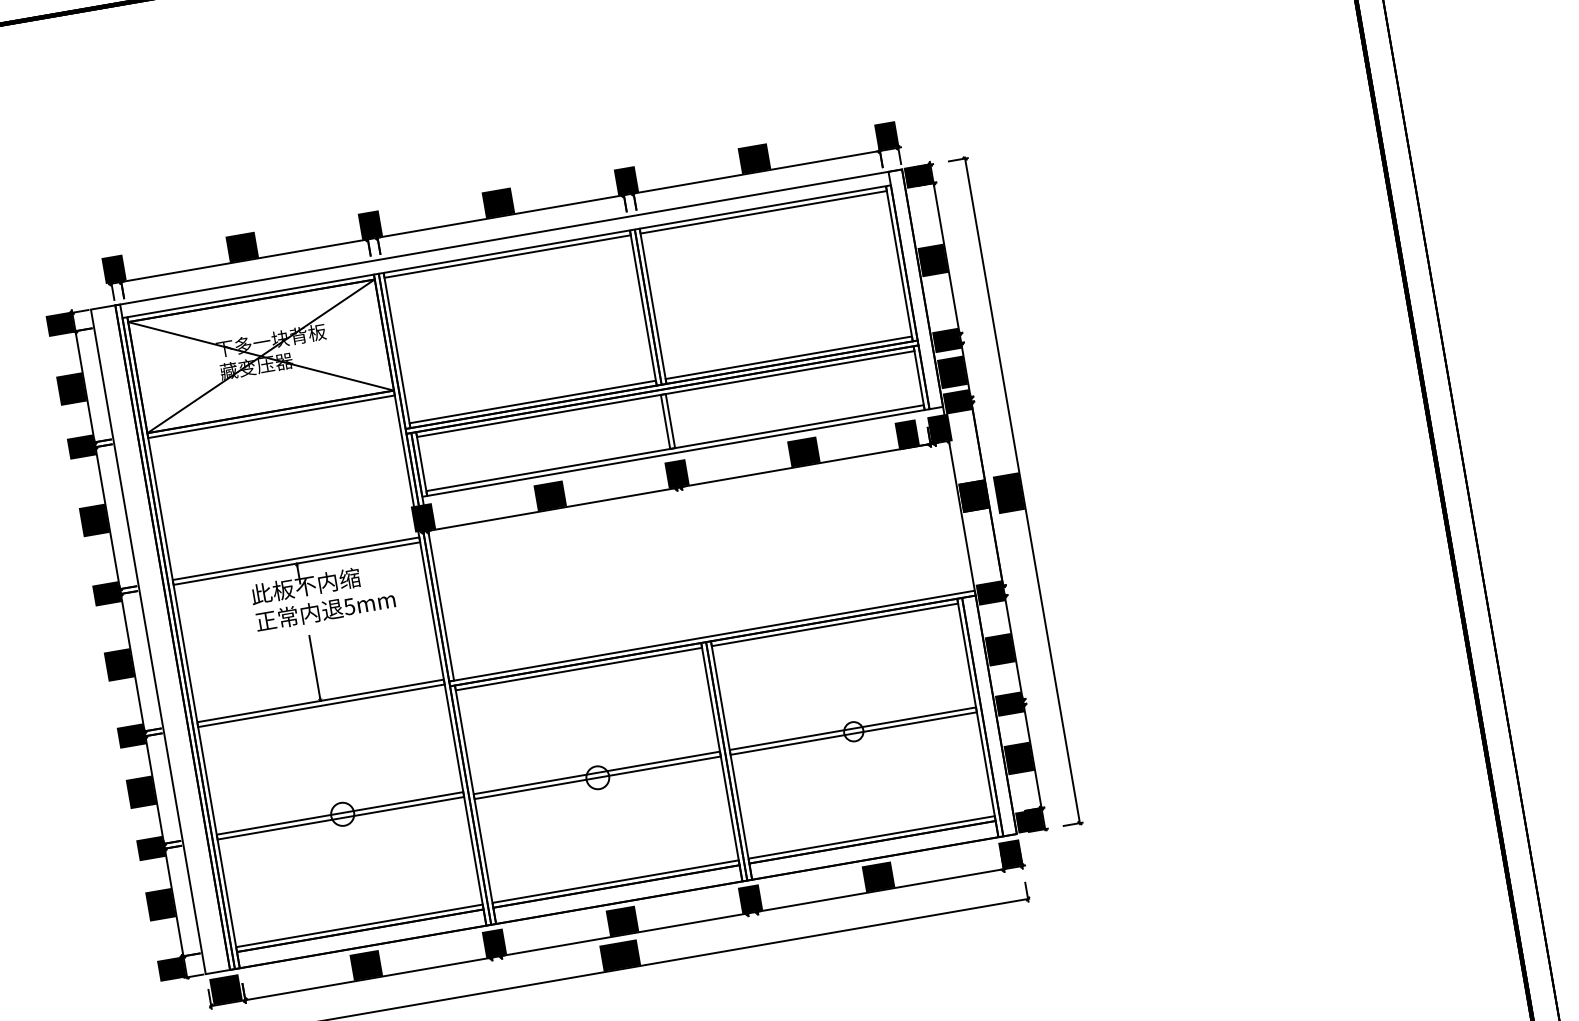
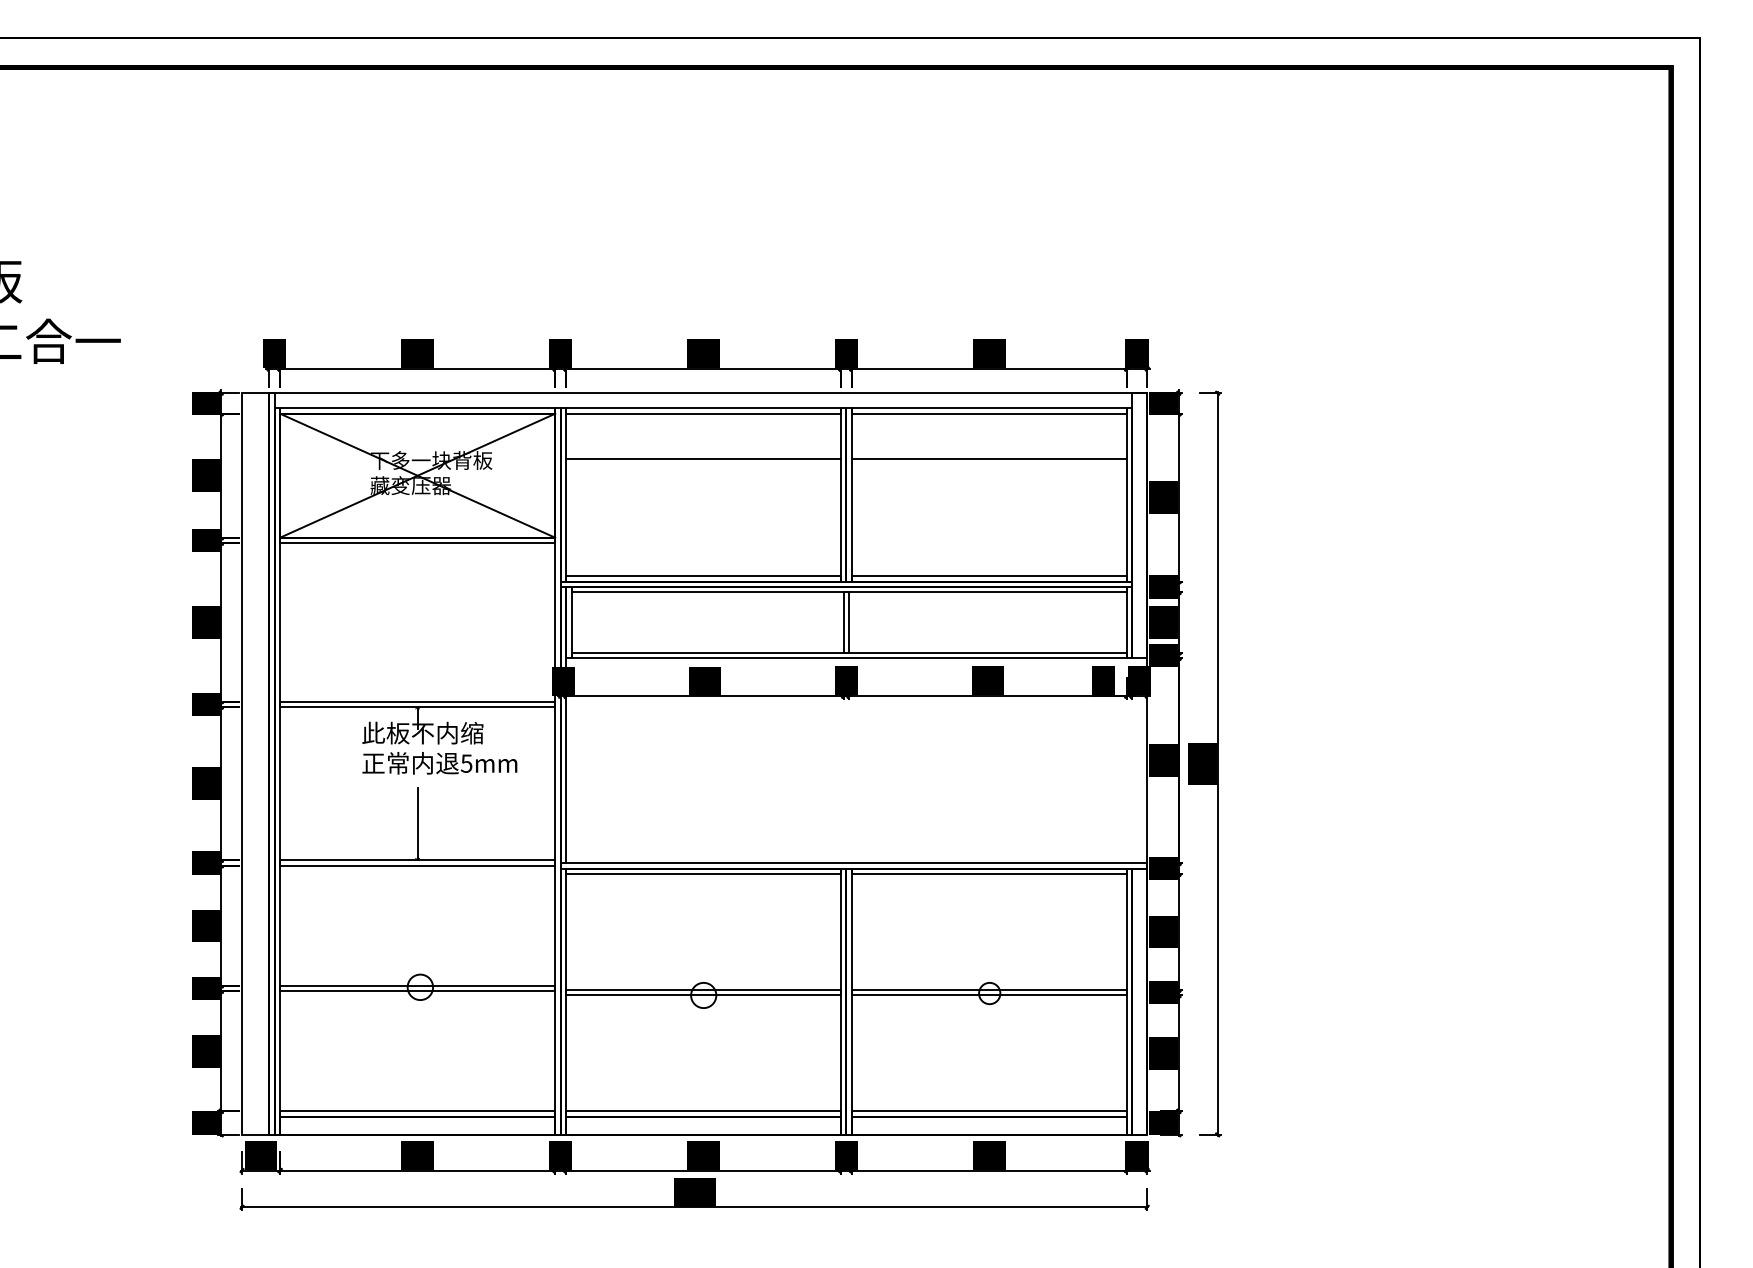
line: (770, 253) -> (988, 459), added
line: (514, 297) -> (703, 459), added

